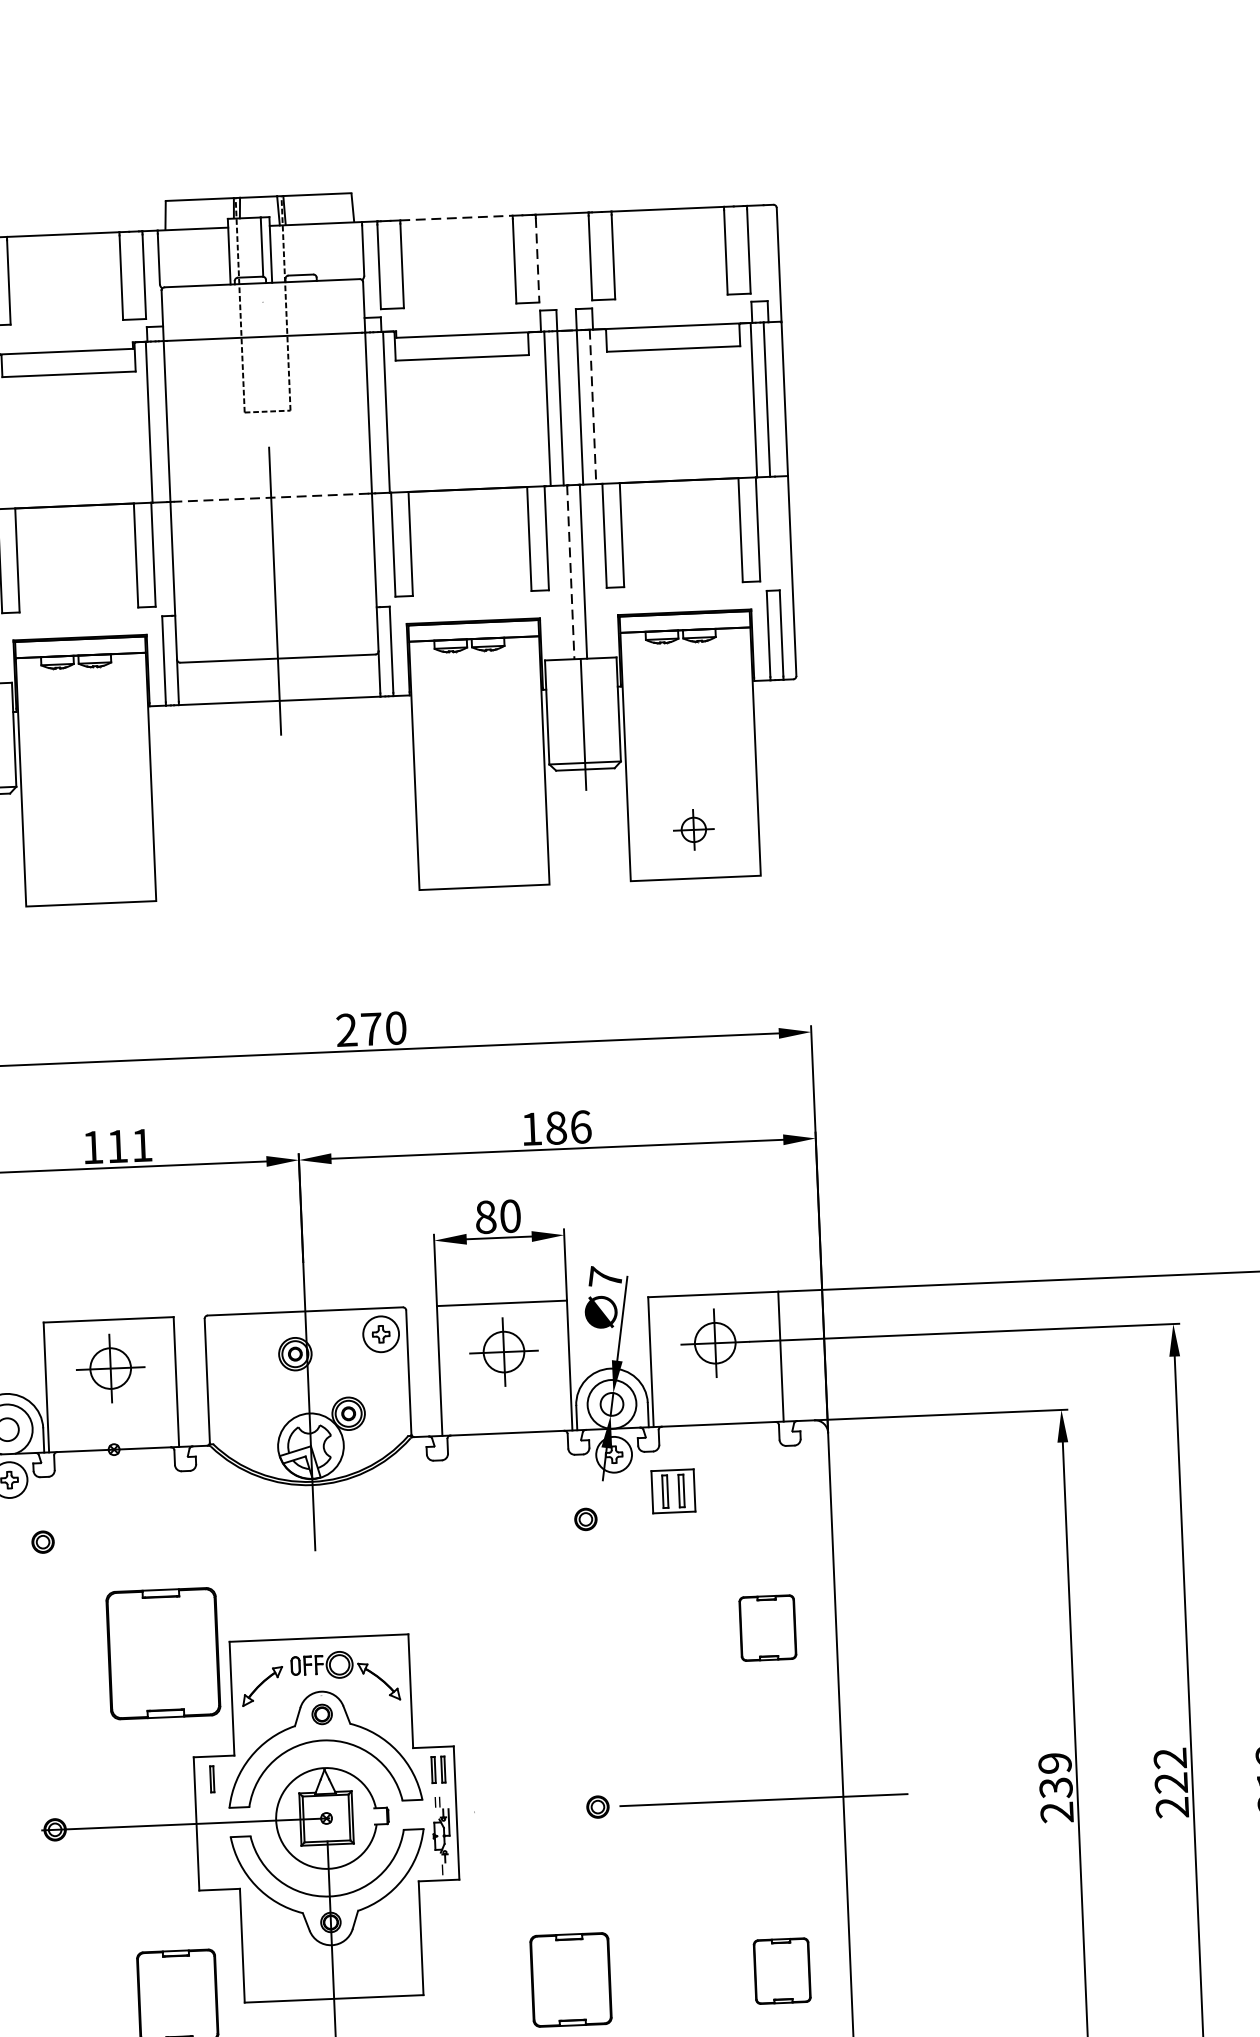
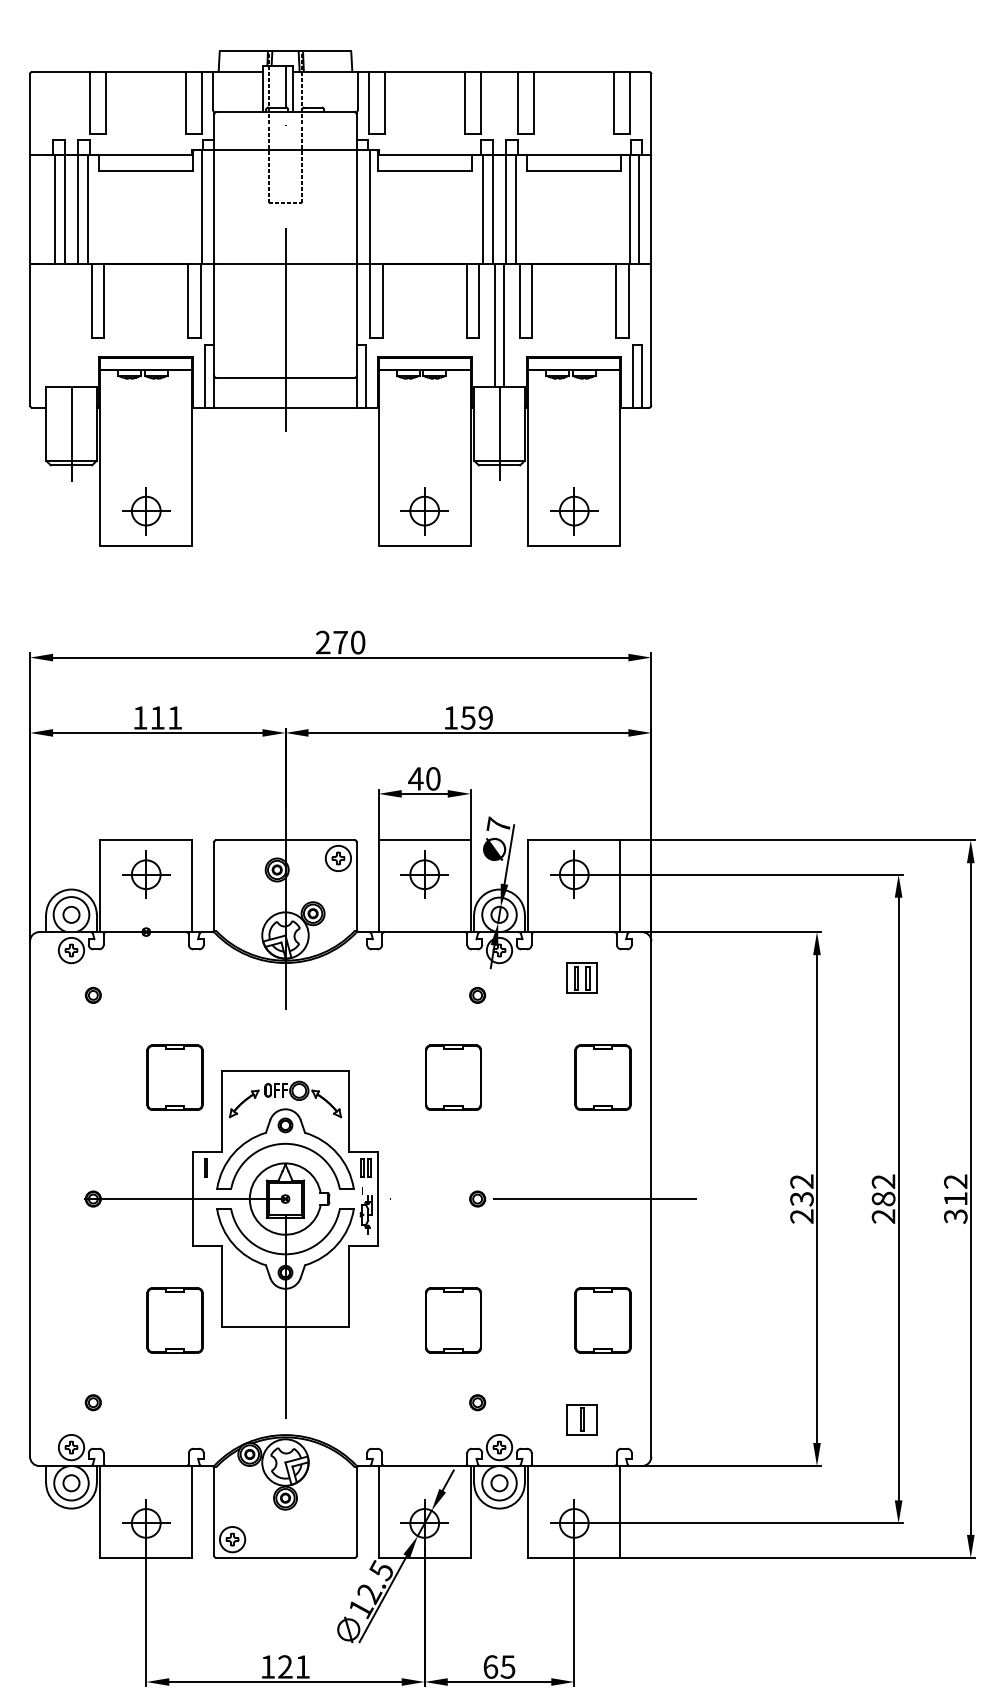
line: (456, 217) -> (424, 71), dashed -> solid
line: (537, 260) -> (480, 104), dashed -> solid
line: (592, 407) -> (515, 209), dashed -> solid
line: (271, 498) -> (285, 264), dashed -> solid
line: (571, 572) -> (495, 325), dashed -> solid
part: (694, 830) -> (574, 511), size x1.67
part: (482, 839) -> (424, 511), added
part: (89, 855) -> (146, 511), added
text: (567, 1126) -> (476, 717), 186 -> 159
text: (485, 1216) -> (415, 778), 80 -> 40
part: (672, 1490) -> (581, 977), moved
part: (767, 1627) -> (602, 1077), size x1.43
part: (556, 1636) -> (453, 1077), added
part: (162, 1653) -> (174, 1077), size x0.71
text: (1054, 1763) -> (801, 1181), 239 -> 232
text: (1171, 1782) -> (883, 1198), 222 -> 282
part: (781, 1971) -> (602, 1320), size x1.43

